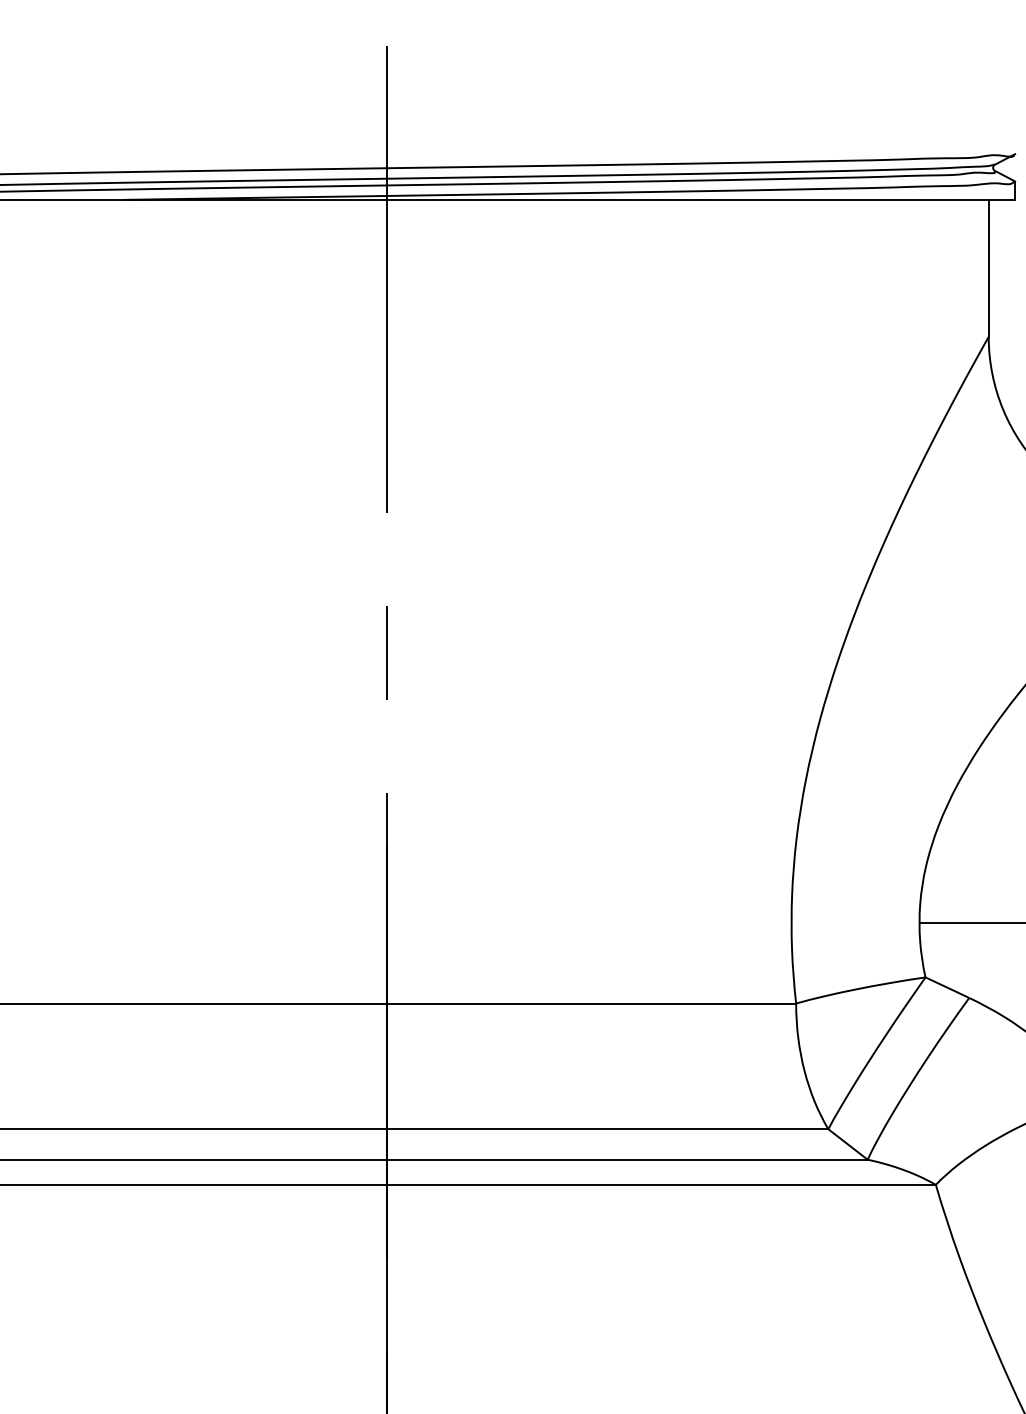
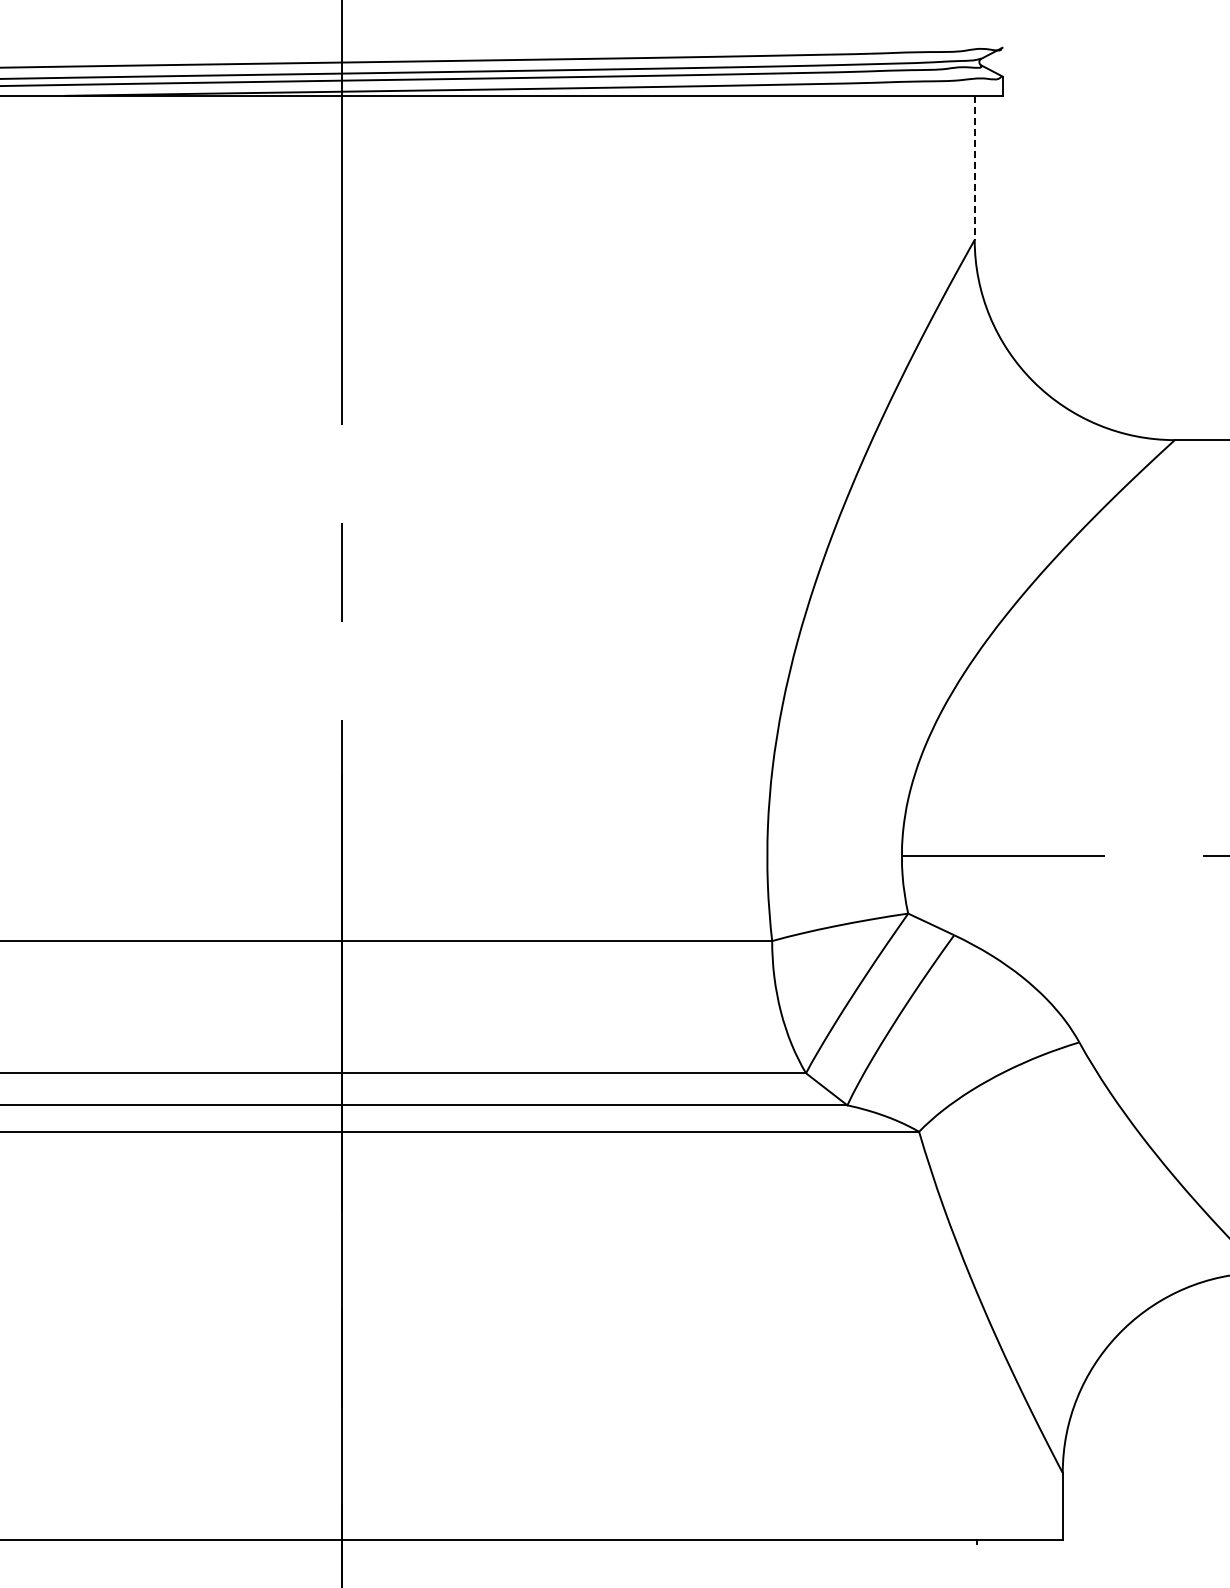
line: (988, 268) -> (974, 168), solid -> dashed

